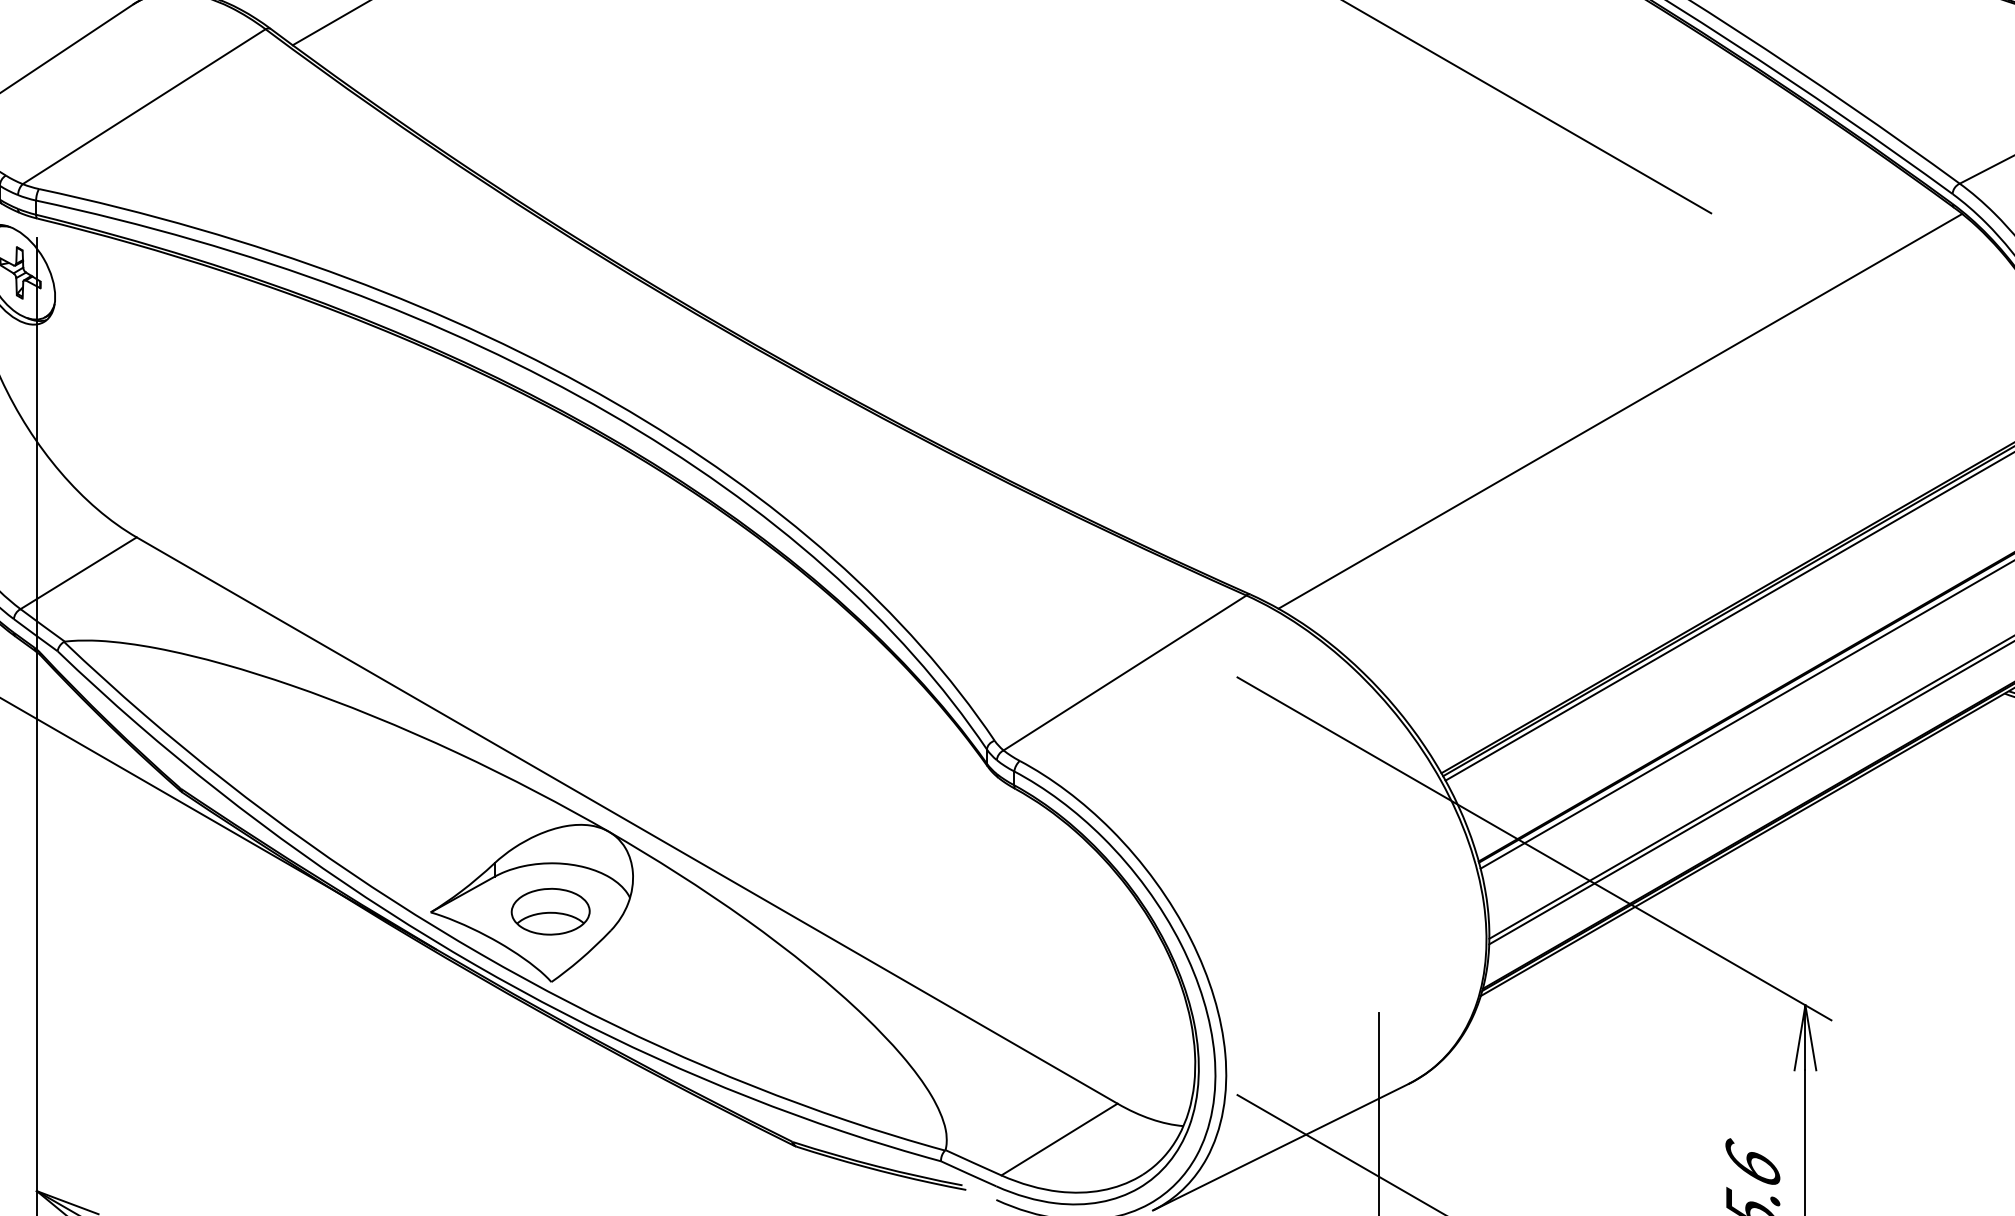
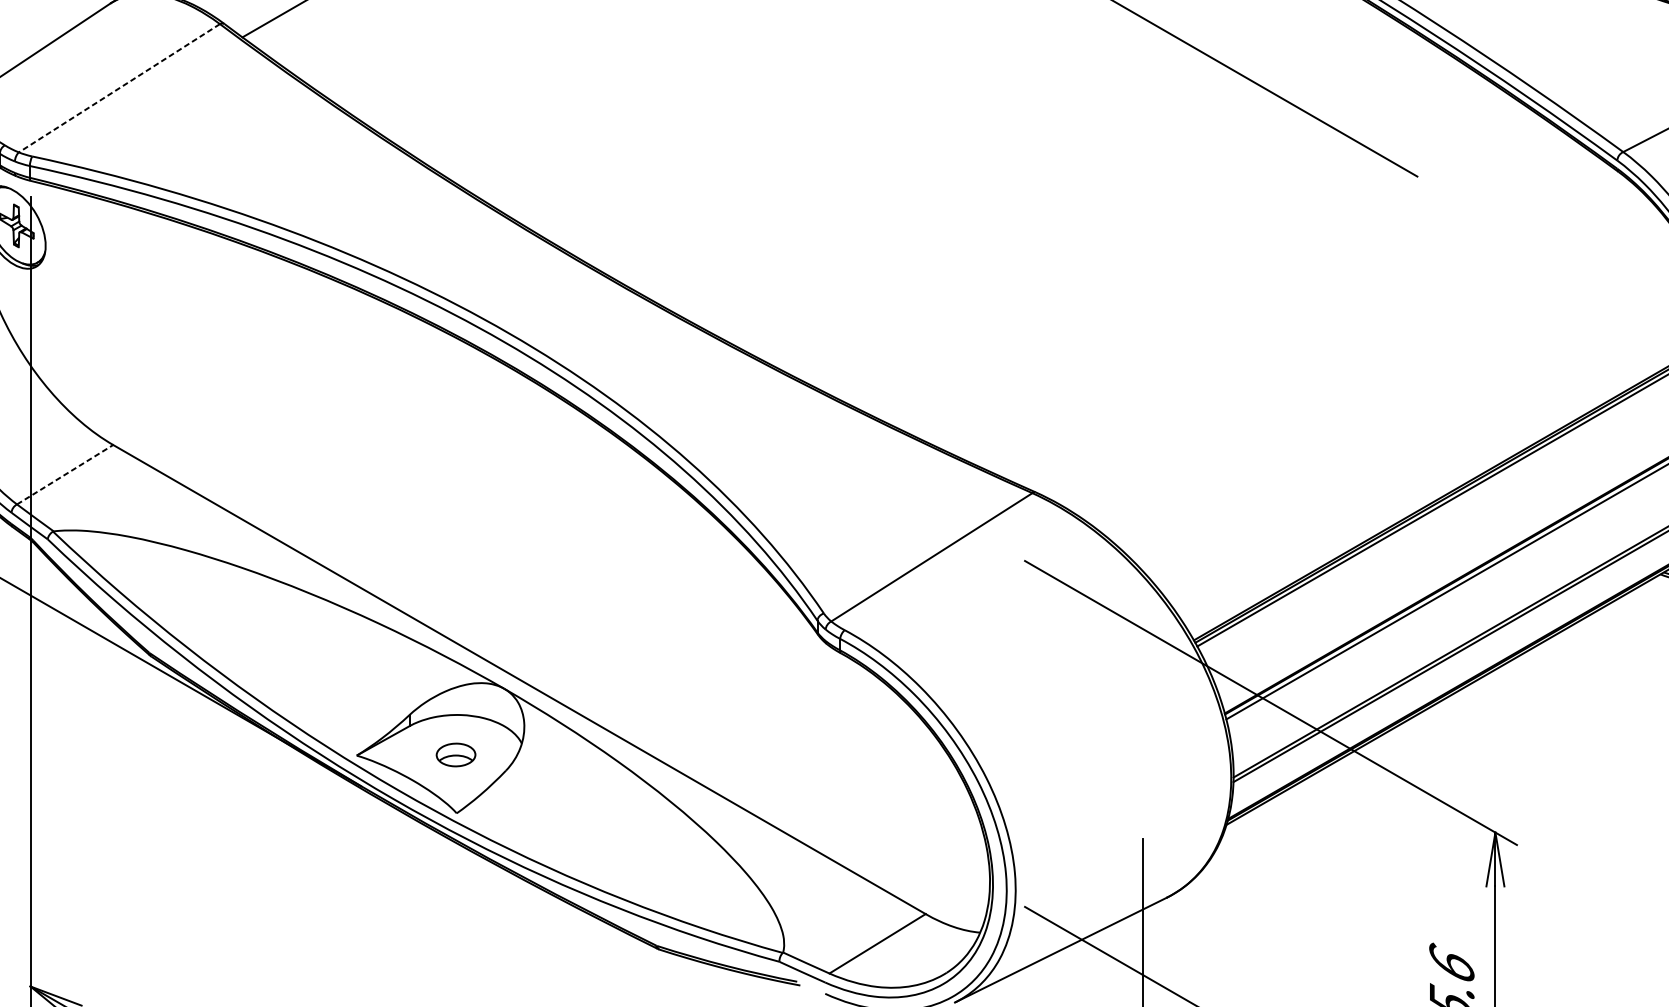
line: (143, 106) -> (118, 88), solid -> dashed
line: (1620, 410) -> (1342, 339), removed
line: (79, 573) -> (65, 474), solid -> dashed
part: (550, 911) -> (455, 754), size x0.6

